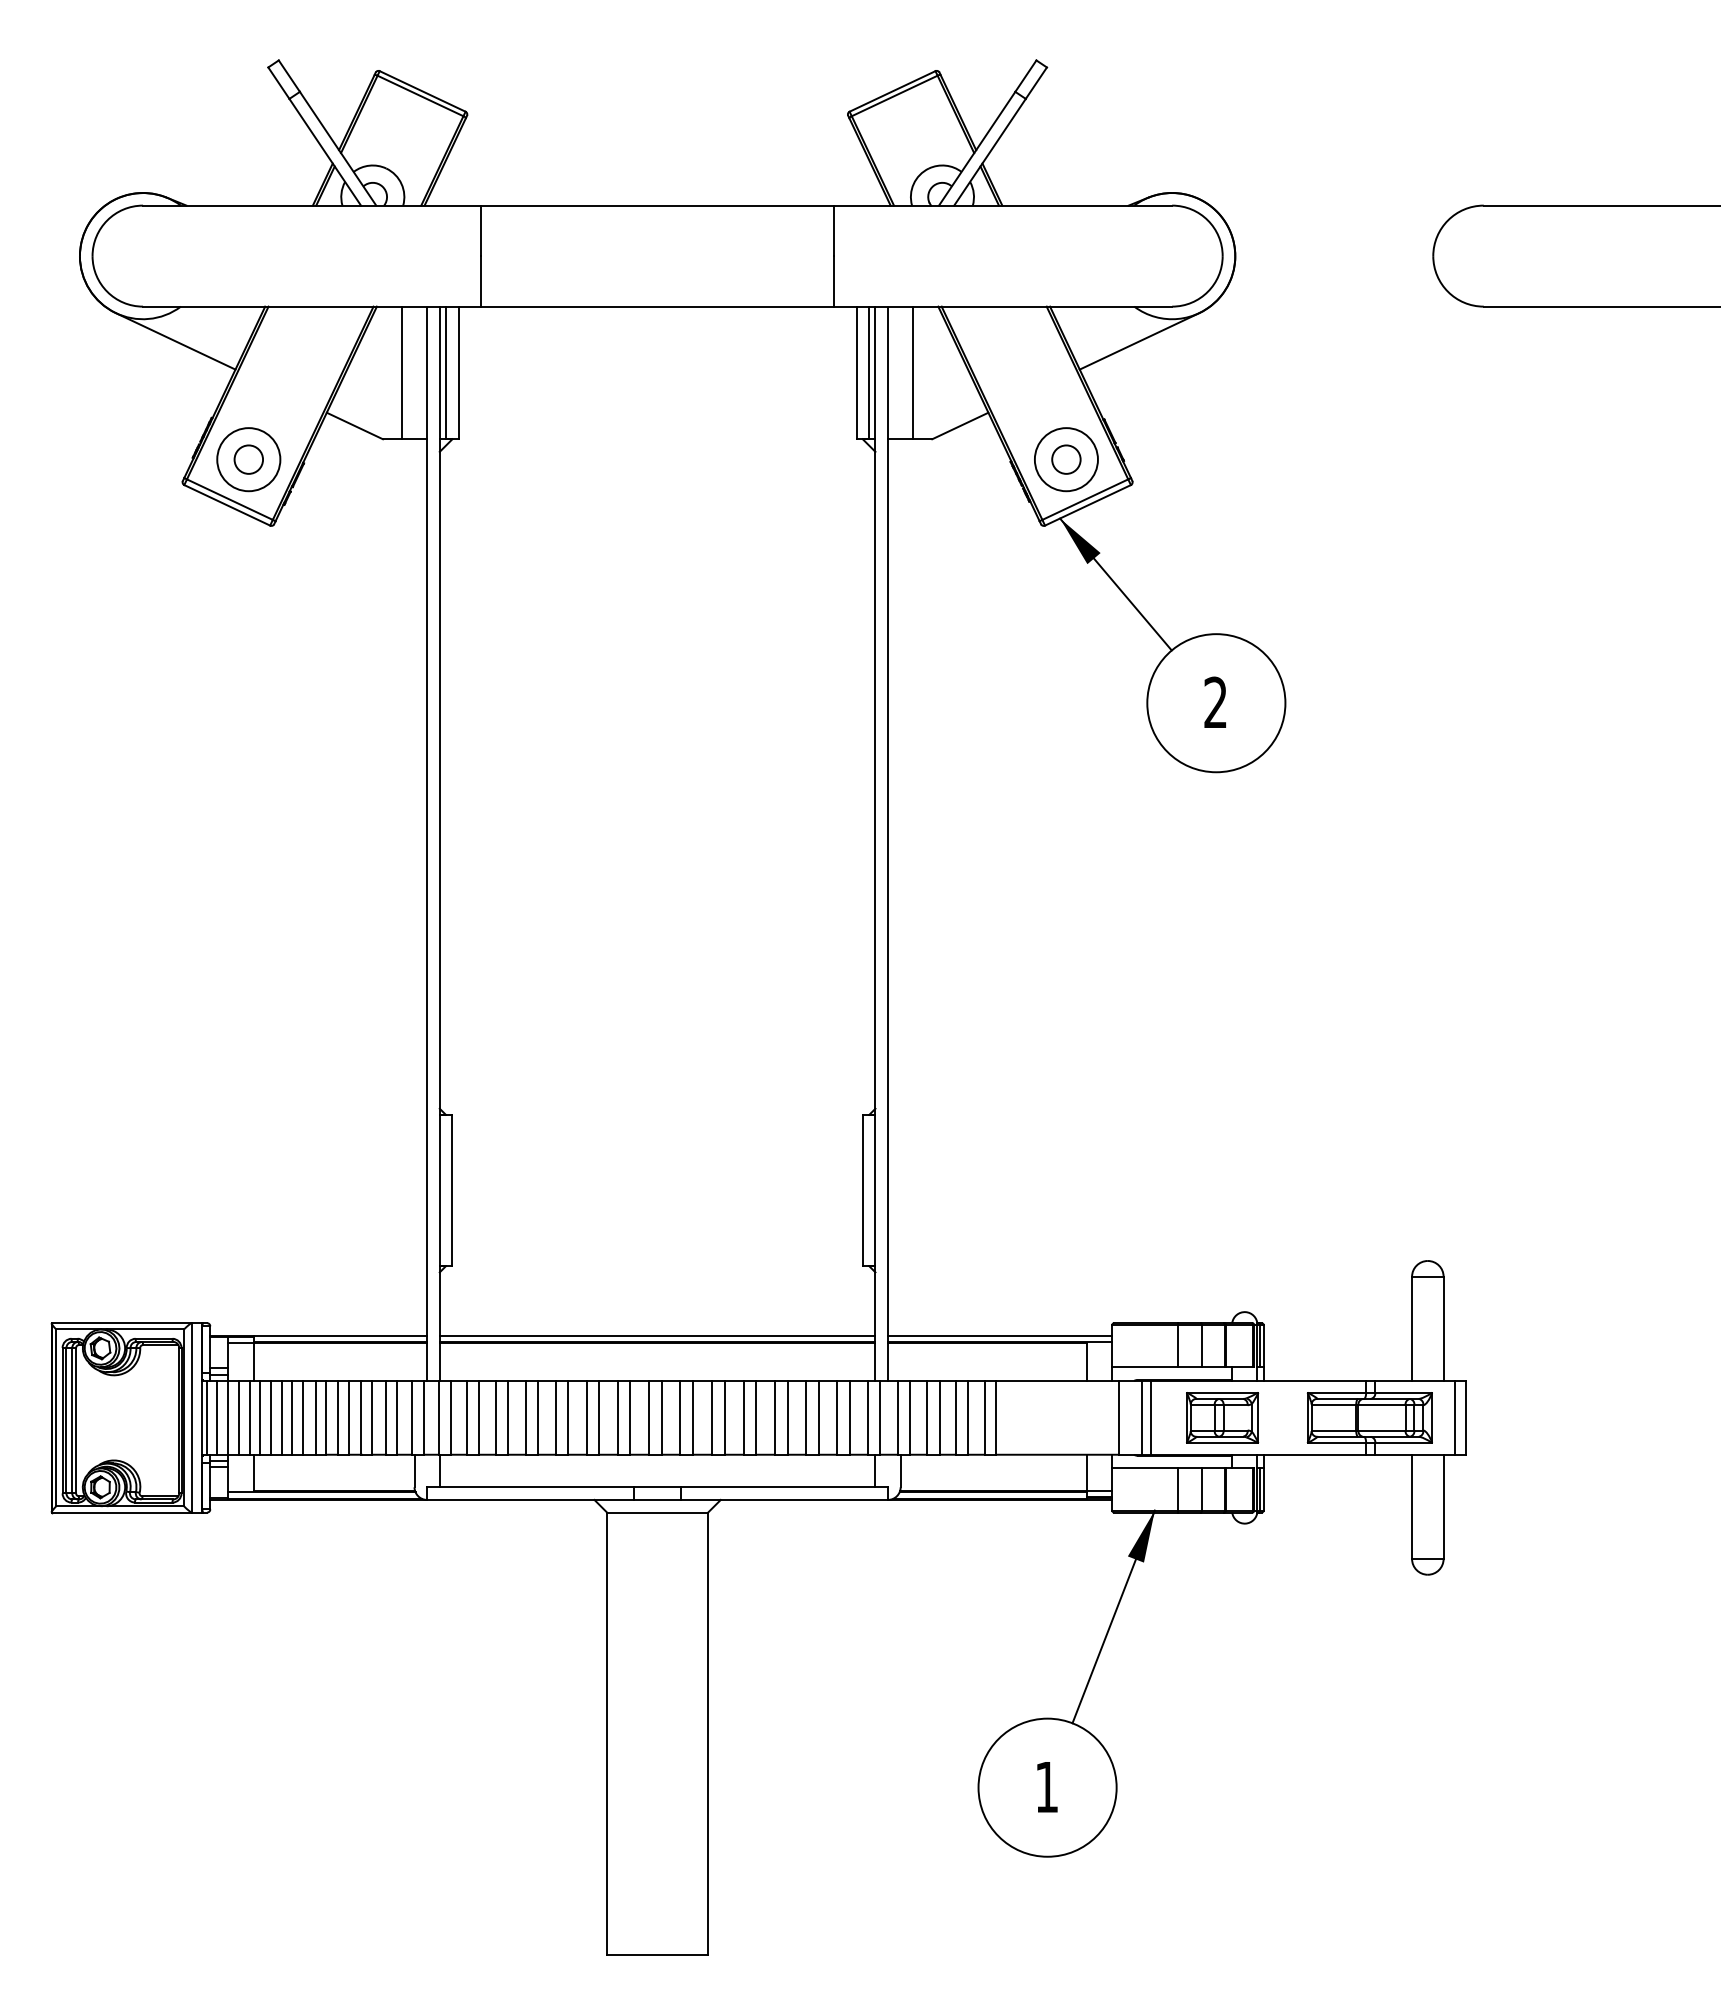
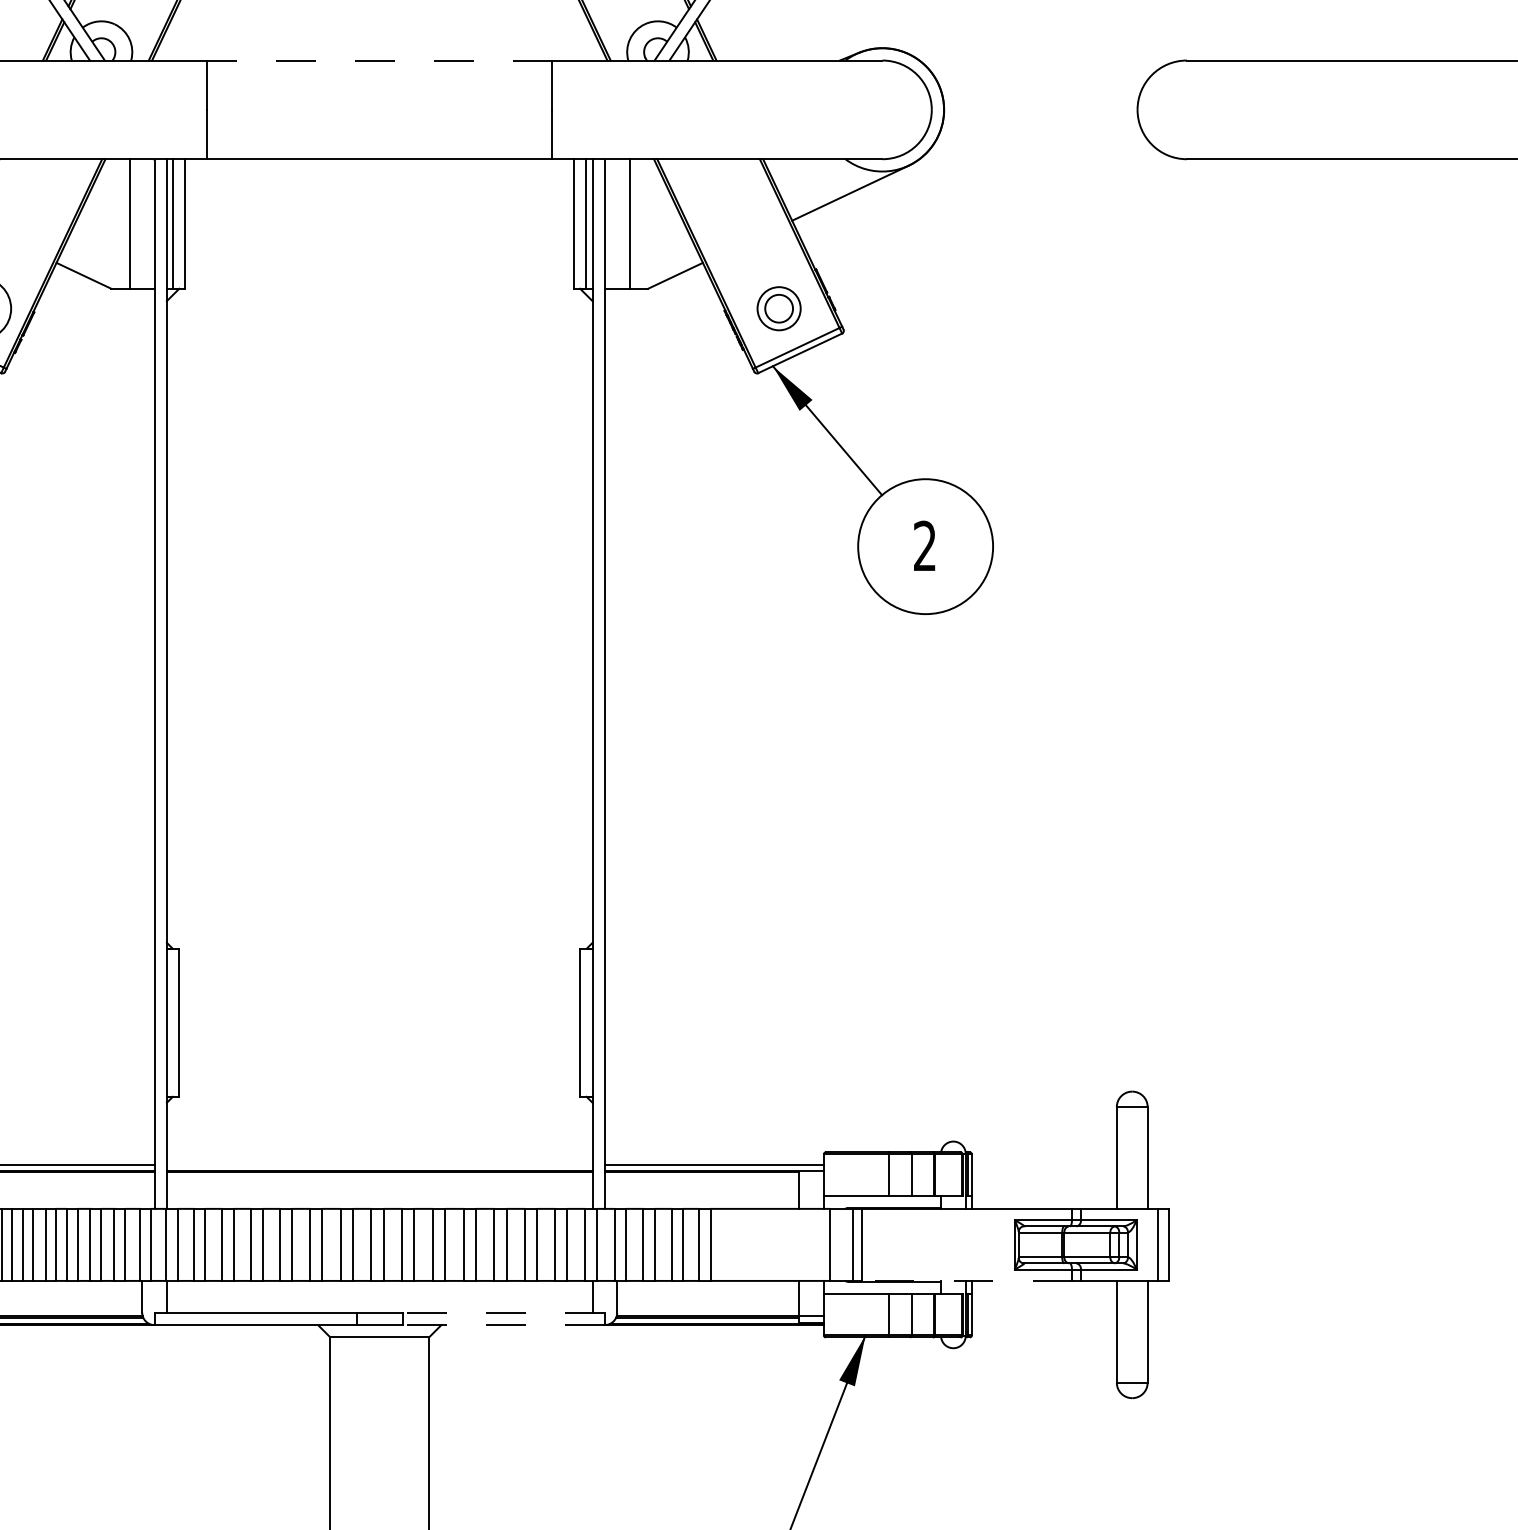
line: (657, 205) -> (379, 60), solid -> dashed
circle: (1065, 459) -> (778, 308), size x0.7
line: (657, 1335) -> (379, 1164), removed
part: (1222, 1417) -> (931, 1244), removed
line: (1258, 1454) -> (966, 1280), solid -> dashed
line: (784, 1487) -> (503, 1312), solid -> dashed
line: (784, 1499) -> (503, 1324), solid -> dashed

